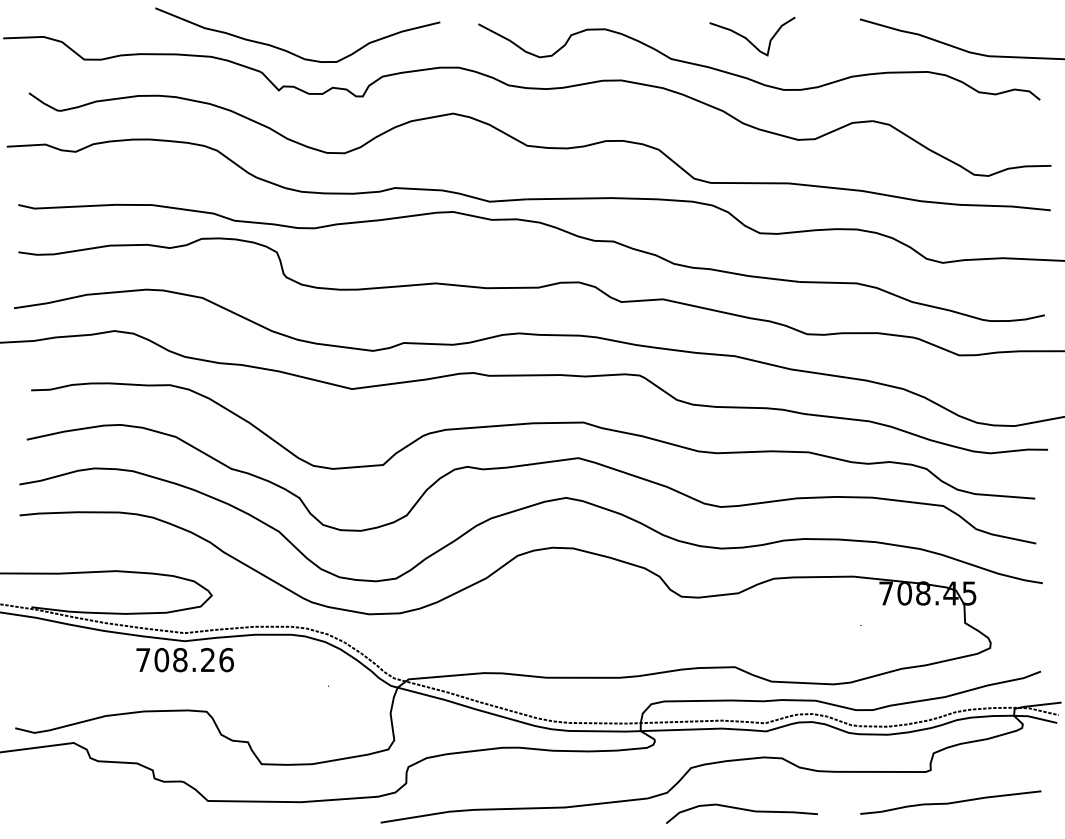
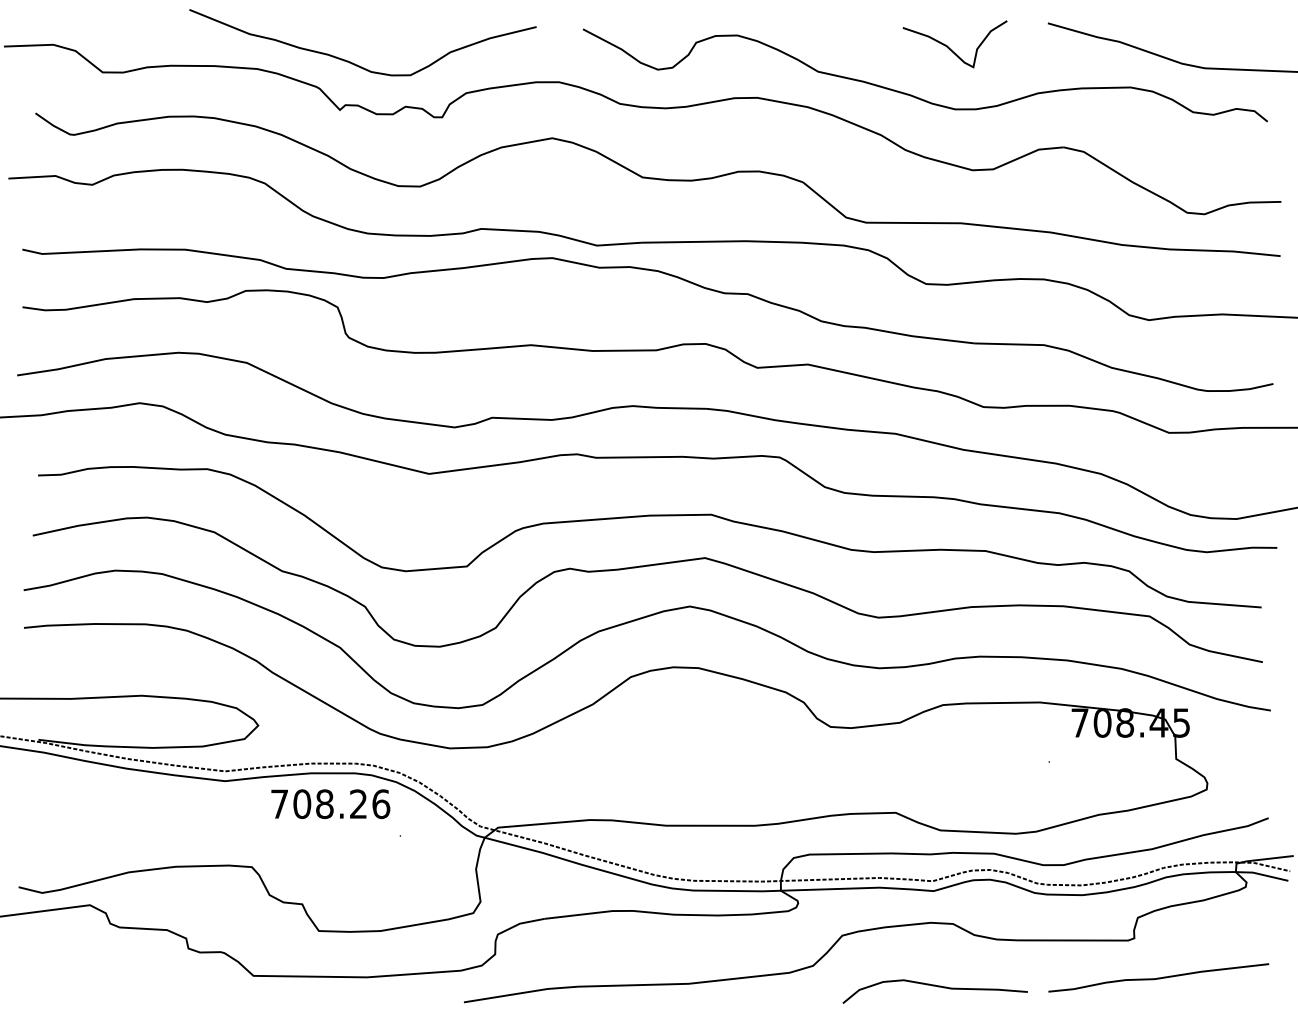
curve: (748, 39) -> (950, 48), moved
text: (184, 659) -> (330, 803), moved
curve: (741, 809) -> (934, 986), moved

